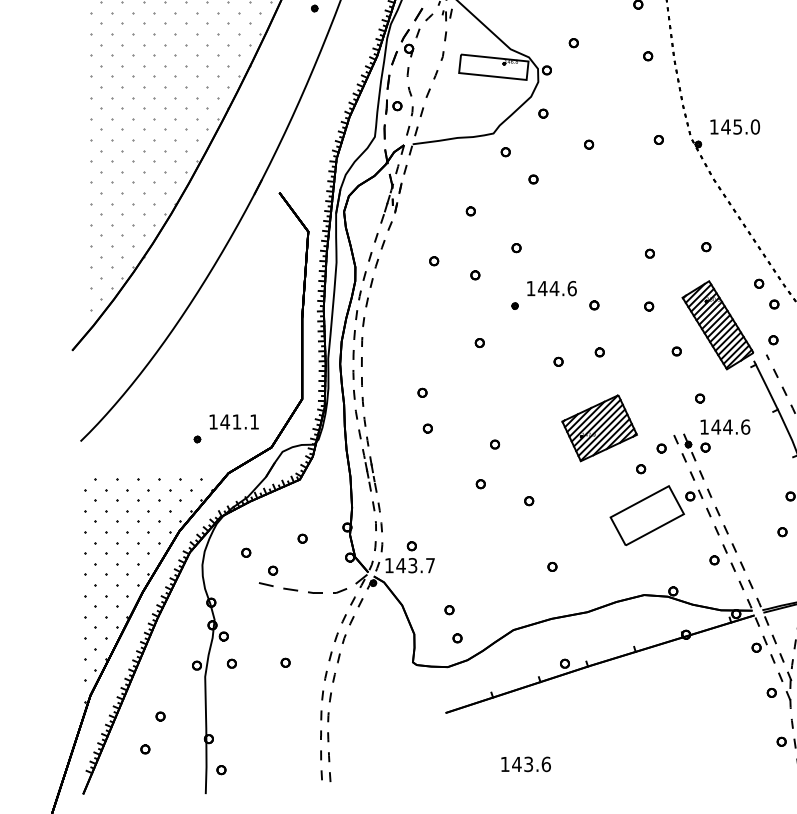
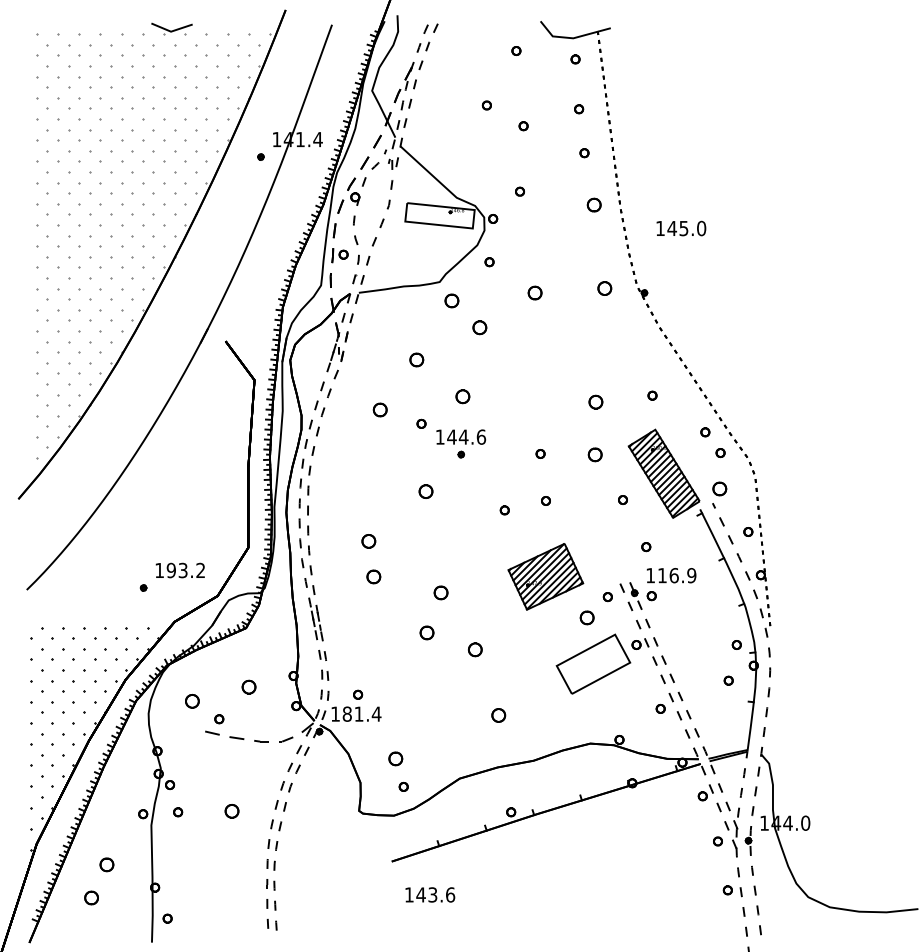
part: (648, 55) -> (594, 204), size x1.6
text: (735, 126) -> (681, 228), moved
part: (659, 139) -> (605, 288), size x1.6
part: (589, 144) -> (535, 293), size x1.6
part: (505, 151) -> (451, 300), size x1.6
part: (533, 179) -> (479, 328), size x1.6
part: (471, 210) -> (417, 359), size x1.6
part: (516, 247) -> (462, 396), size x1.6
part: (650, 253) -> (596, 402), size x1.6
part: (434, 260) -> (380, 409), size x1.6
text: (552, 287) -> (461, 436), moved
part: (649, 306) -> (595, 455), size x1.6
part: (773, 339) -> (719, 488), size x1.6
part: (479, 342) -> (425, 491), size x1.6
part: (422, 392) -> (368, 541), size x1.6
text: (239, 421) -> (185, 570), 141.1 -> 193.2
text: (730, 426) -> (676, 575), 144.6 -> 116.9
part: (428, 428) -> (374, 577), size x1.6
part: (495, 444) -> (441, 593), size x1.6
part: (641, 468) -> (587, 617), size x1.6
part: (480, 483) -> (426, 632), size x1.6
part: (529, 500) -> (475, 649), size x1.6
part: (302, 538) -> (248, 687), size x1.6
part: (246, 552) -> (192, 701), size x1.6
text: (415, 564) -> (361, 713), 143.7 -> 181.4
part: (552, 566) -> (498, 715), size x1.6
part: (449, 609) -> (395, 758), size x1.6
part: (285, 662) -> (231, 811), size x1.6
part: (160, 716) -> (106, 865), size x1.6
part: (145, 748) -> (91, 897), size x1.6
text: (526, 763) -> (430, 894), moved

